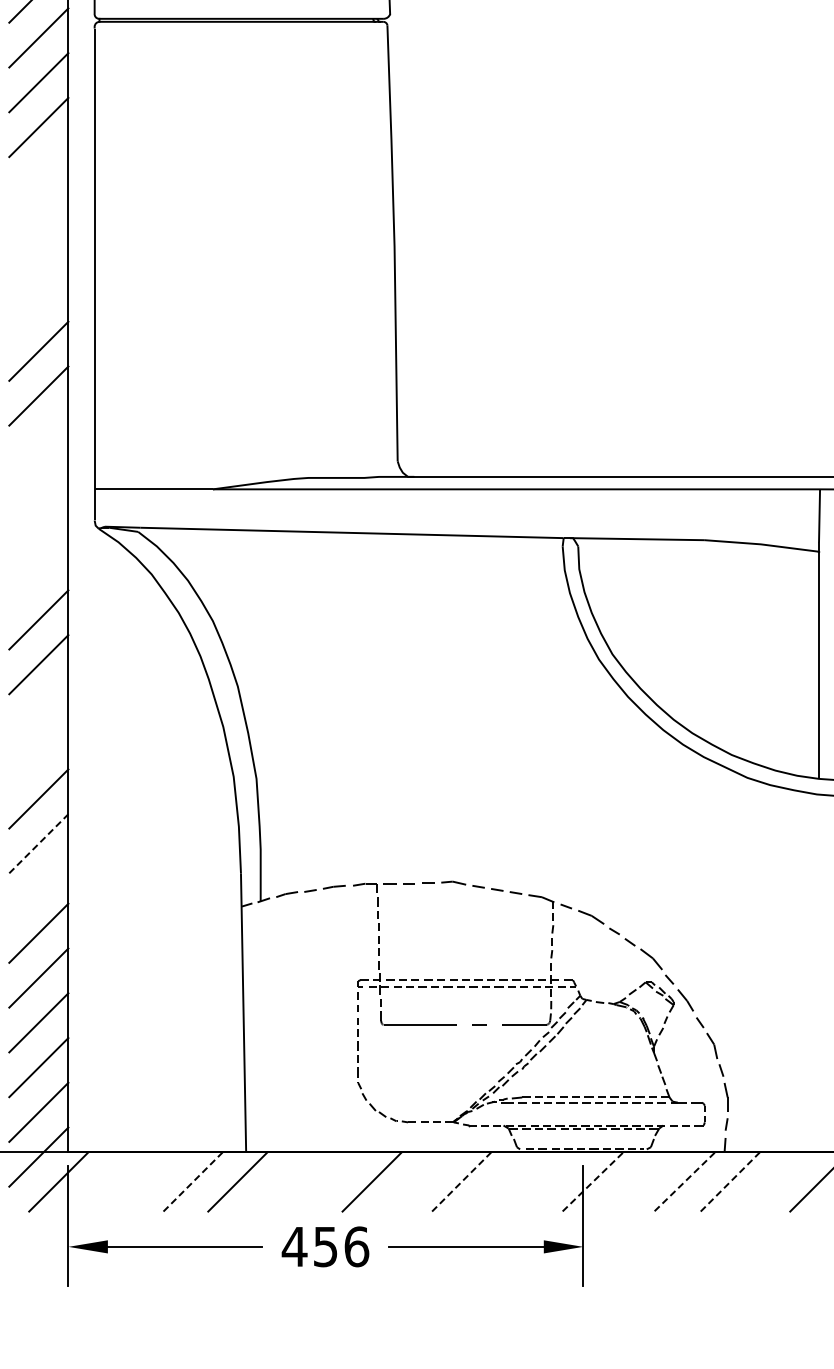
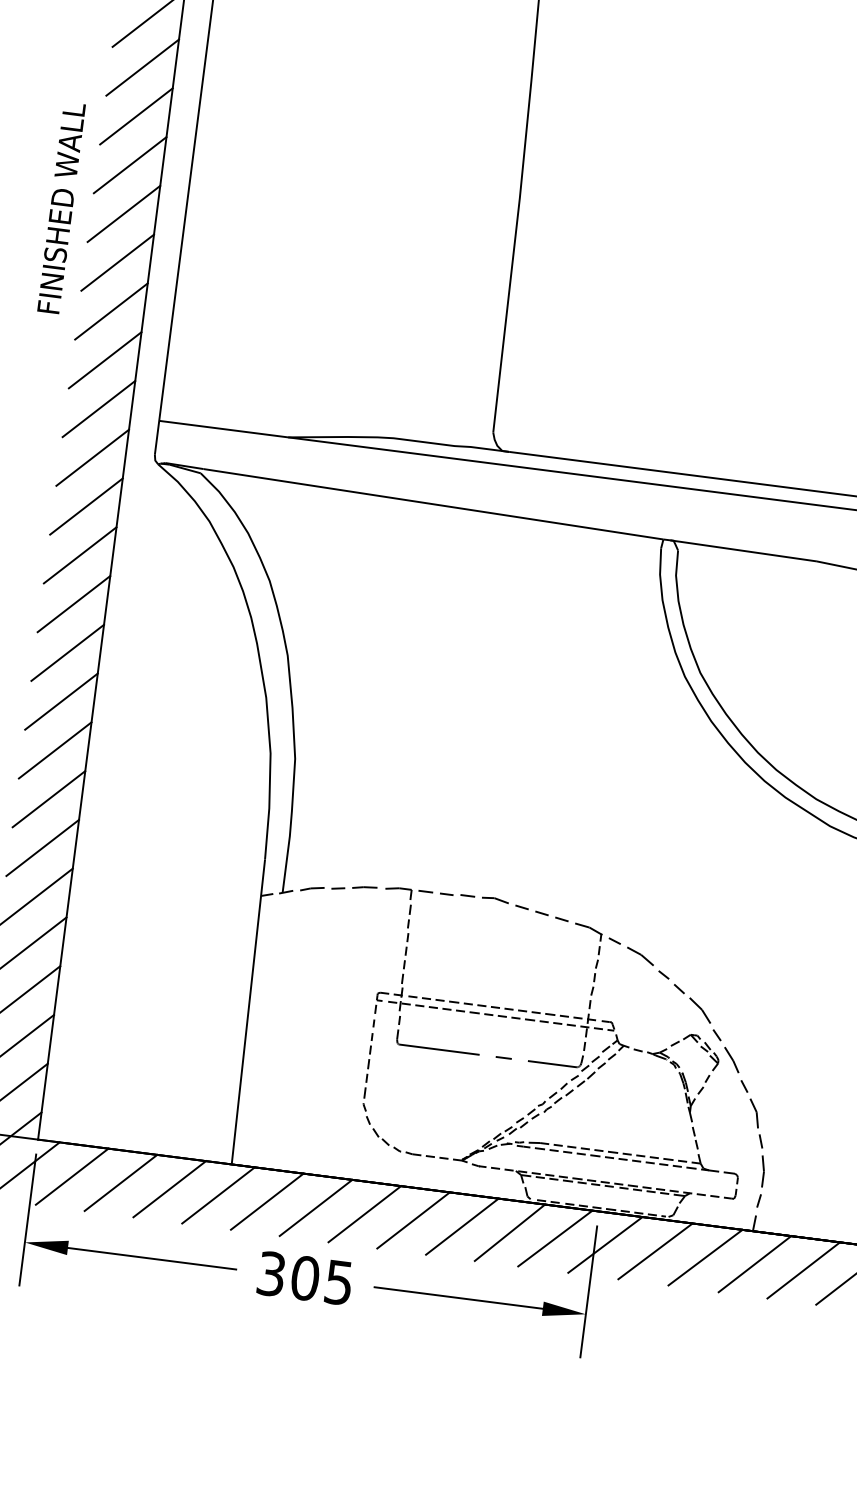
line: (38, 171) -> (142, 66), added
line: (38, 216) -> (136, 115), added
line: (38, 261) -> (129, 164), added
line: (38, 306) -> (123, 213), added
line: (38, 440) -> (104, 359), added
line: (38, 485) -> (98, 408), added
line: (38, 529) -> (92, 456), added
line: (38, 574) -> (86, 505), added
line: (38, 709) -> (67, 652), added
line: (38, 753) -> (61, 700), added
line: (38, 843) -> (48, 798), dashed -> solid
line: (38, 888) -> (42, 847), added
line: (103, 1181) -> (72, 1176), added
line: (147, 1181) -> (120, 1182), added
line: (282, 1181) -> (267, 1201), added
line: (326, 1181) -> (315, 1207), added
line: (416, 1181) -> (413, 1219), added
line: (504, 1181) -> (509, 1232), added
line: (546, 1181) -> (554, 1237), added
line: (593, 1181) -> (606, 1244), dashed -> solid
line: (638, 1181) -> (655, 1250), added
line: (685, 1181) -> (706, 1257), dashed -> solid
line: (774, 1181) -> (803, 1269), added
line: (193, 1182) -> (170, 1189), dashed -> solid
line: (461, 1182) -> (462, 1227), dashed -> solid
line: (730, 1182) -> (755, 1264), dashed -> solid
text: (325, 1246) -> (305, 1277), 456 -> 305

